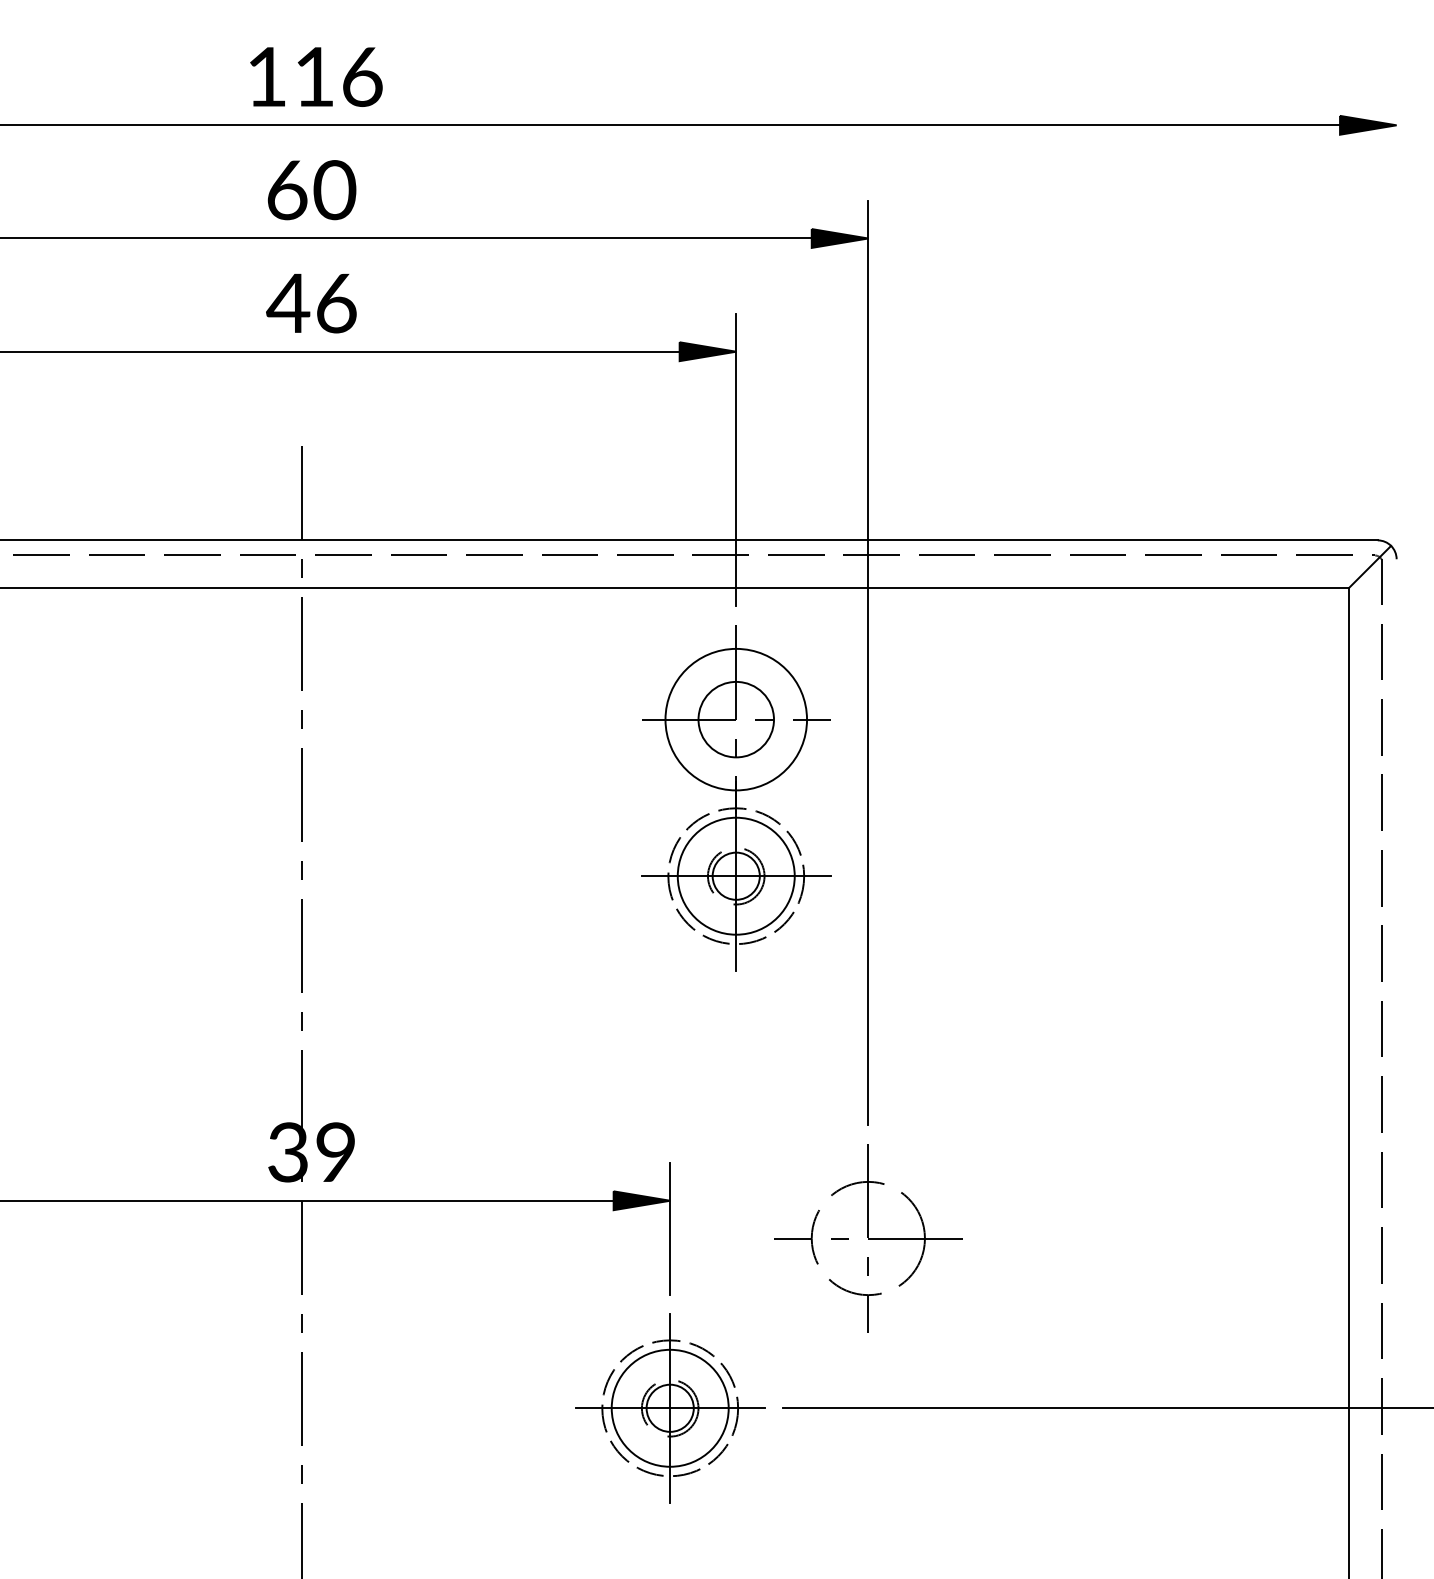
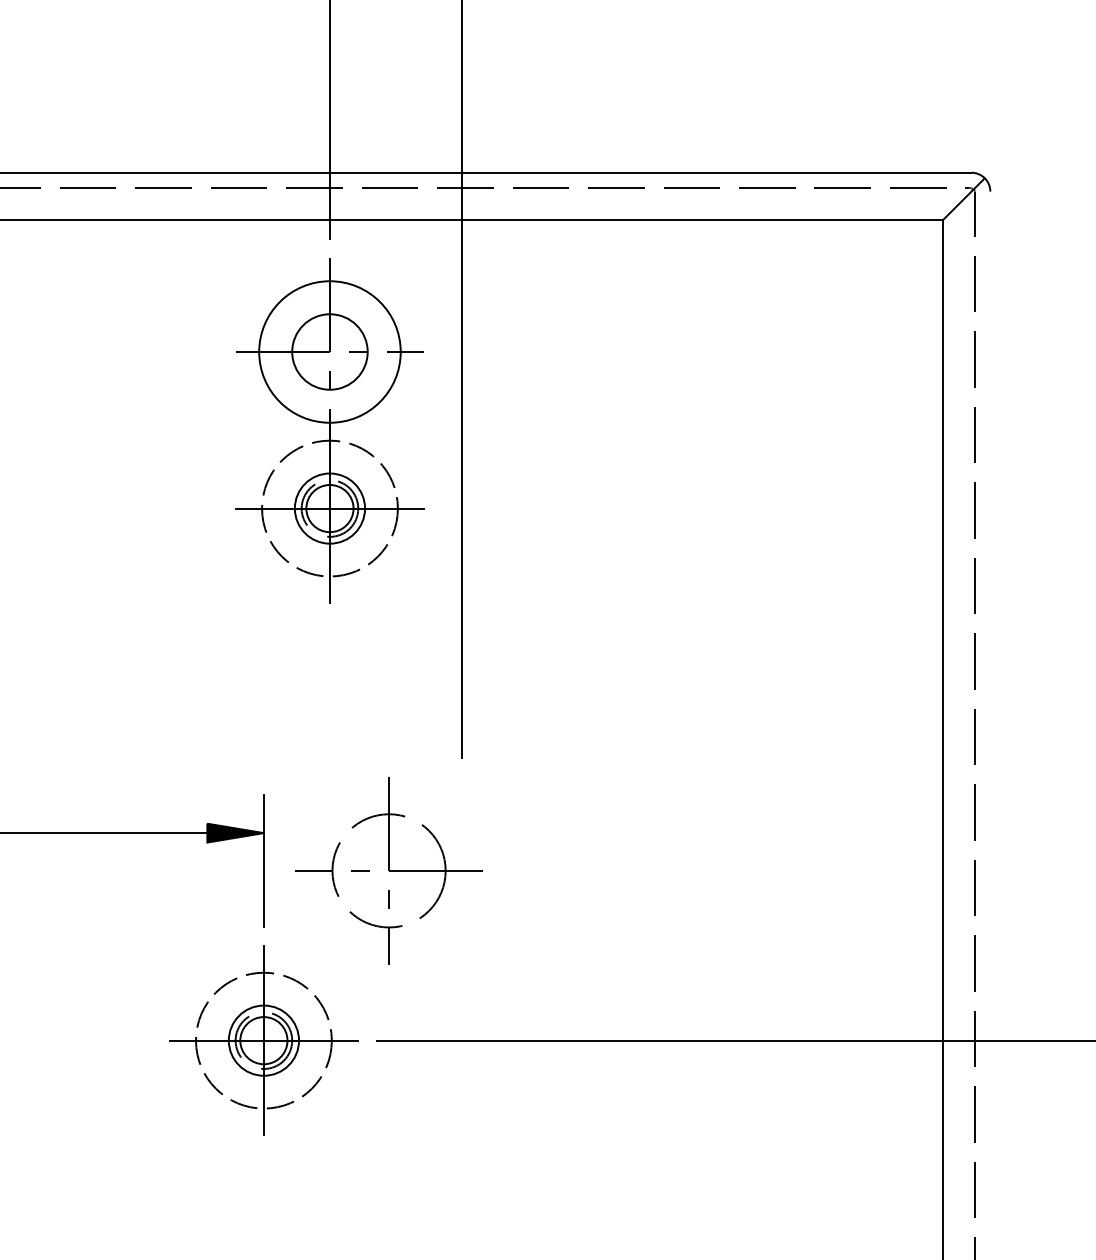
circle: (735, 875) -> (329, 507), size x0.6
part: (868, 1238) -> (389, 870), moved
circle: (669, 1407) -> (263, 1039), size x0.6

